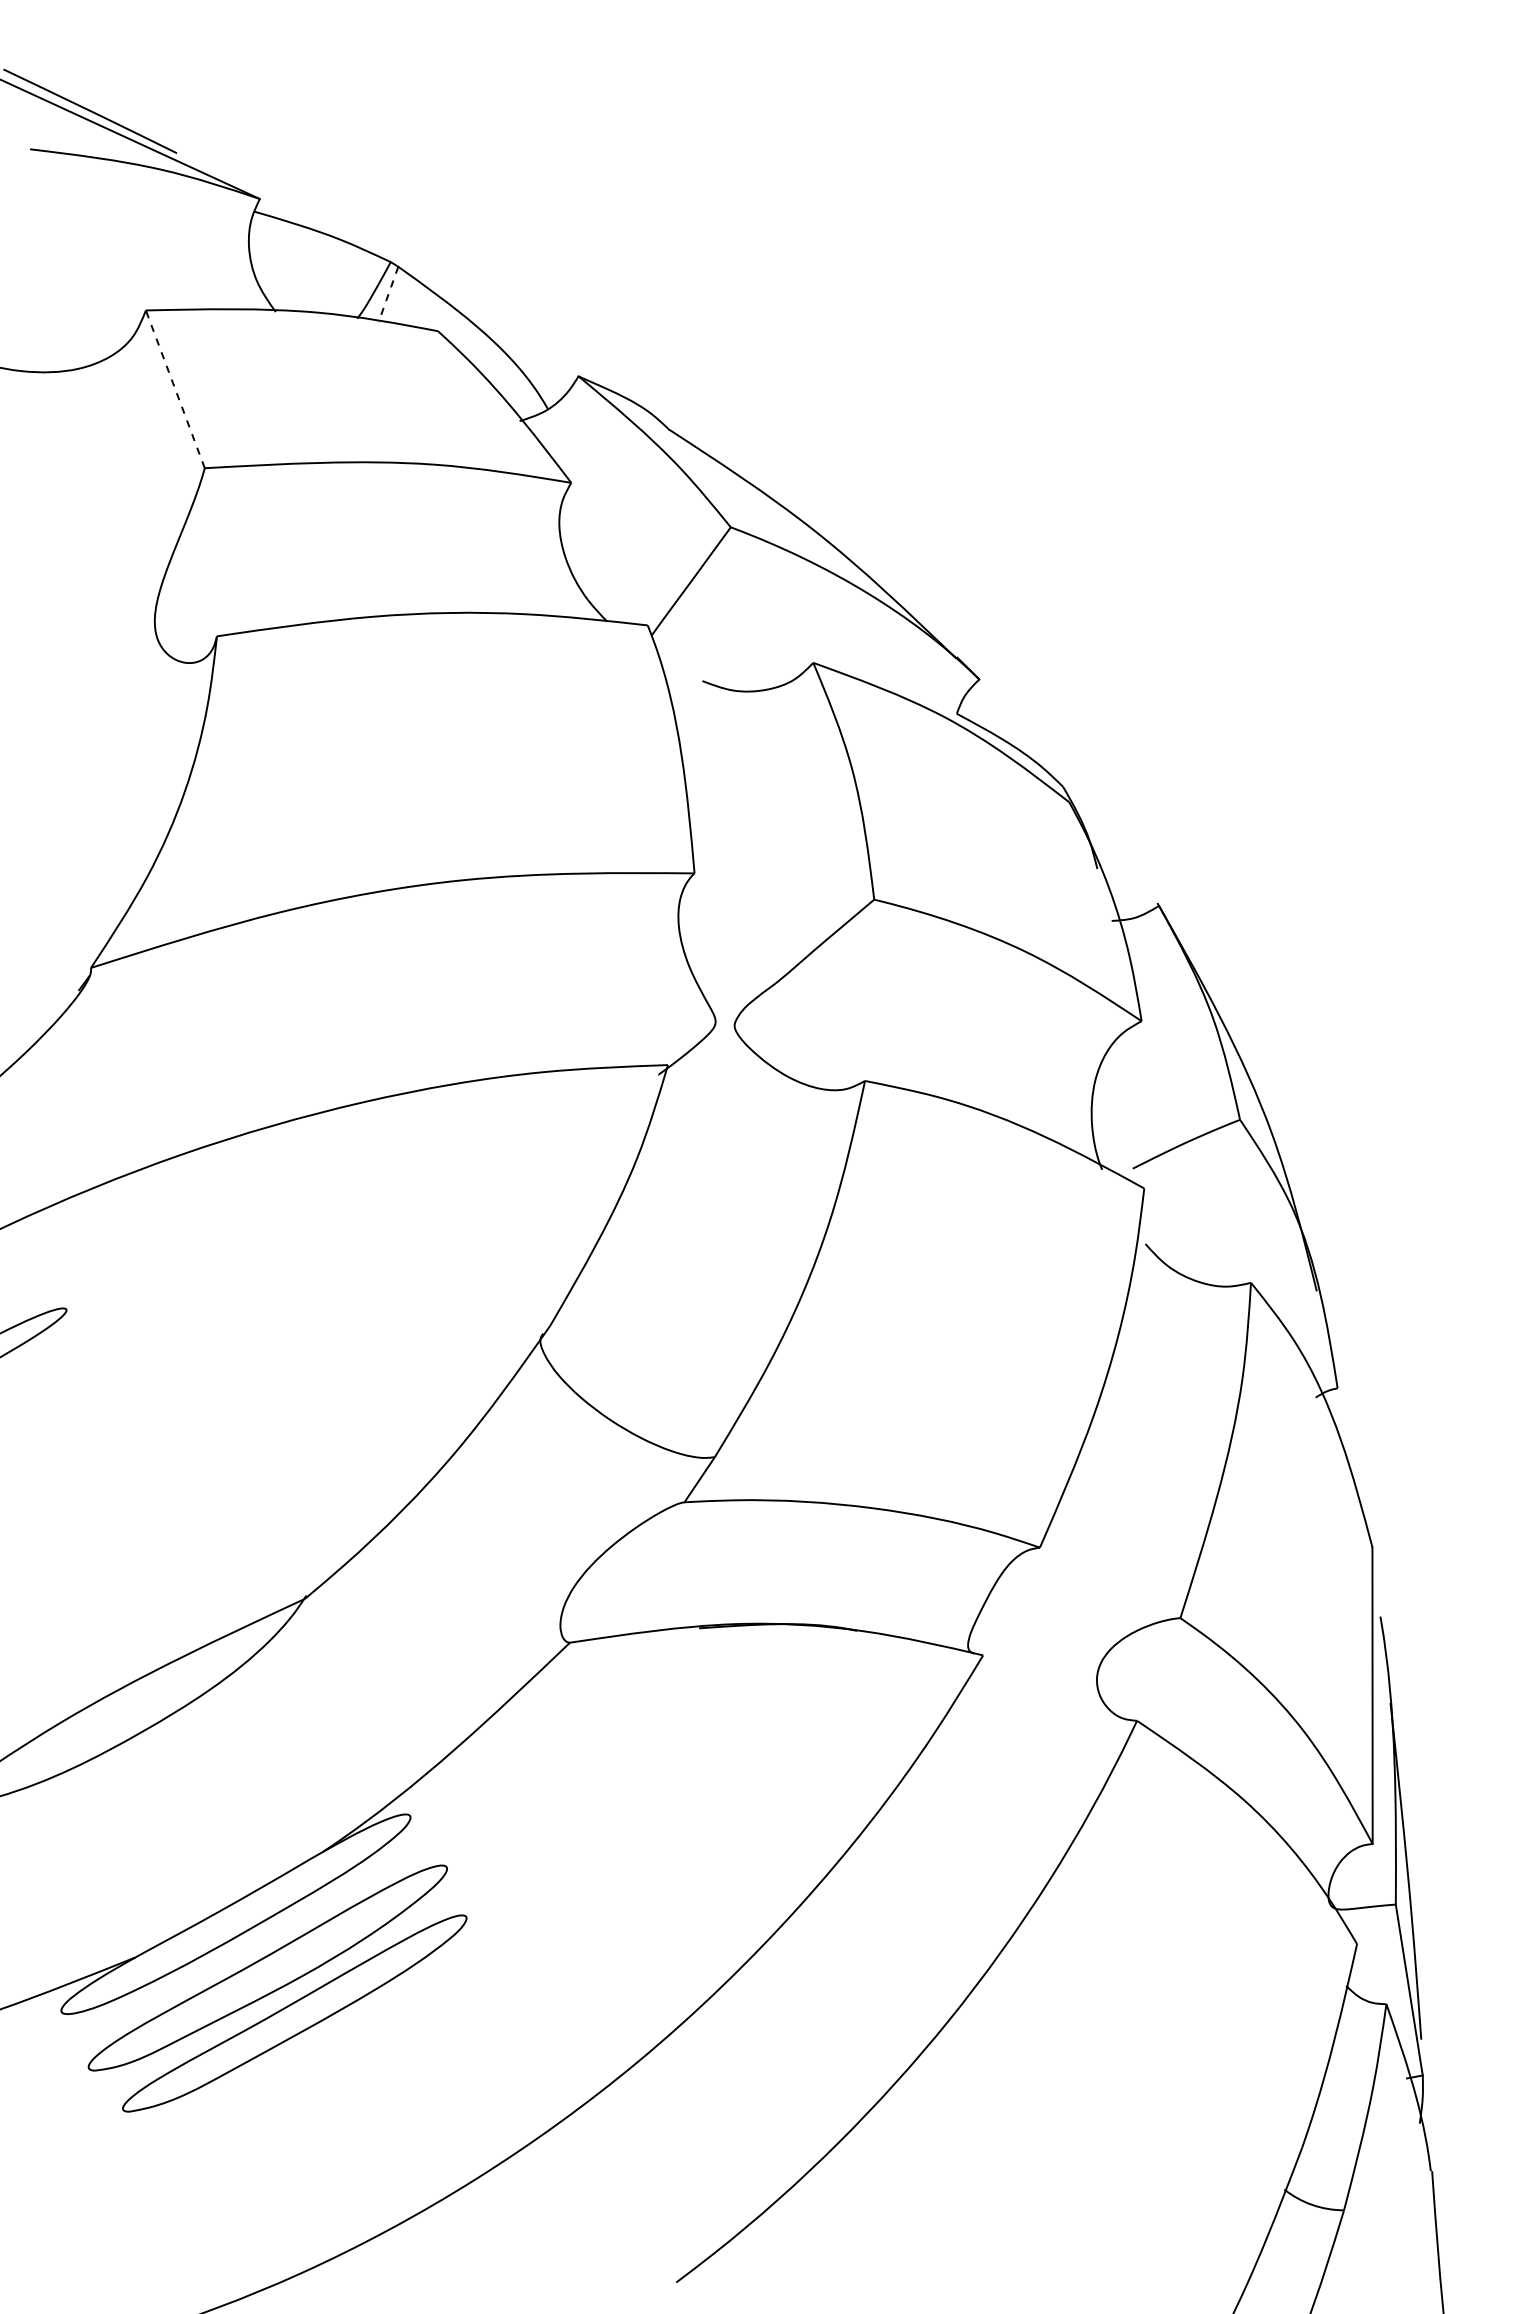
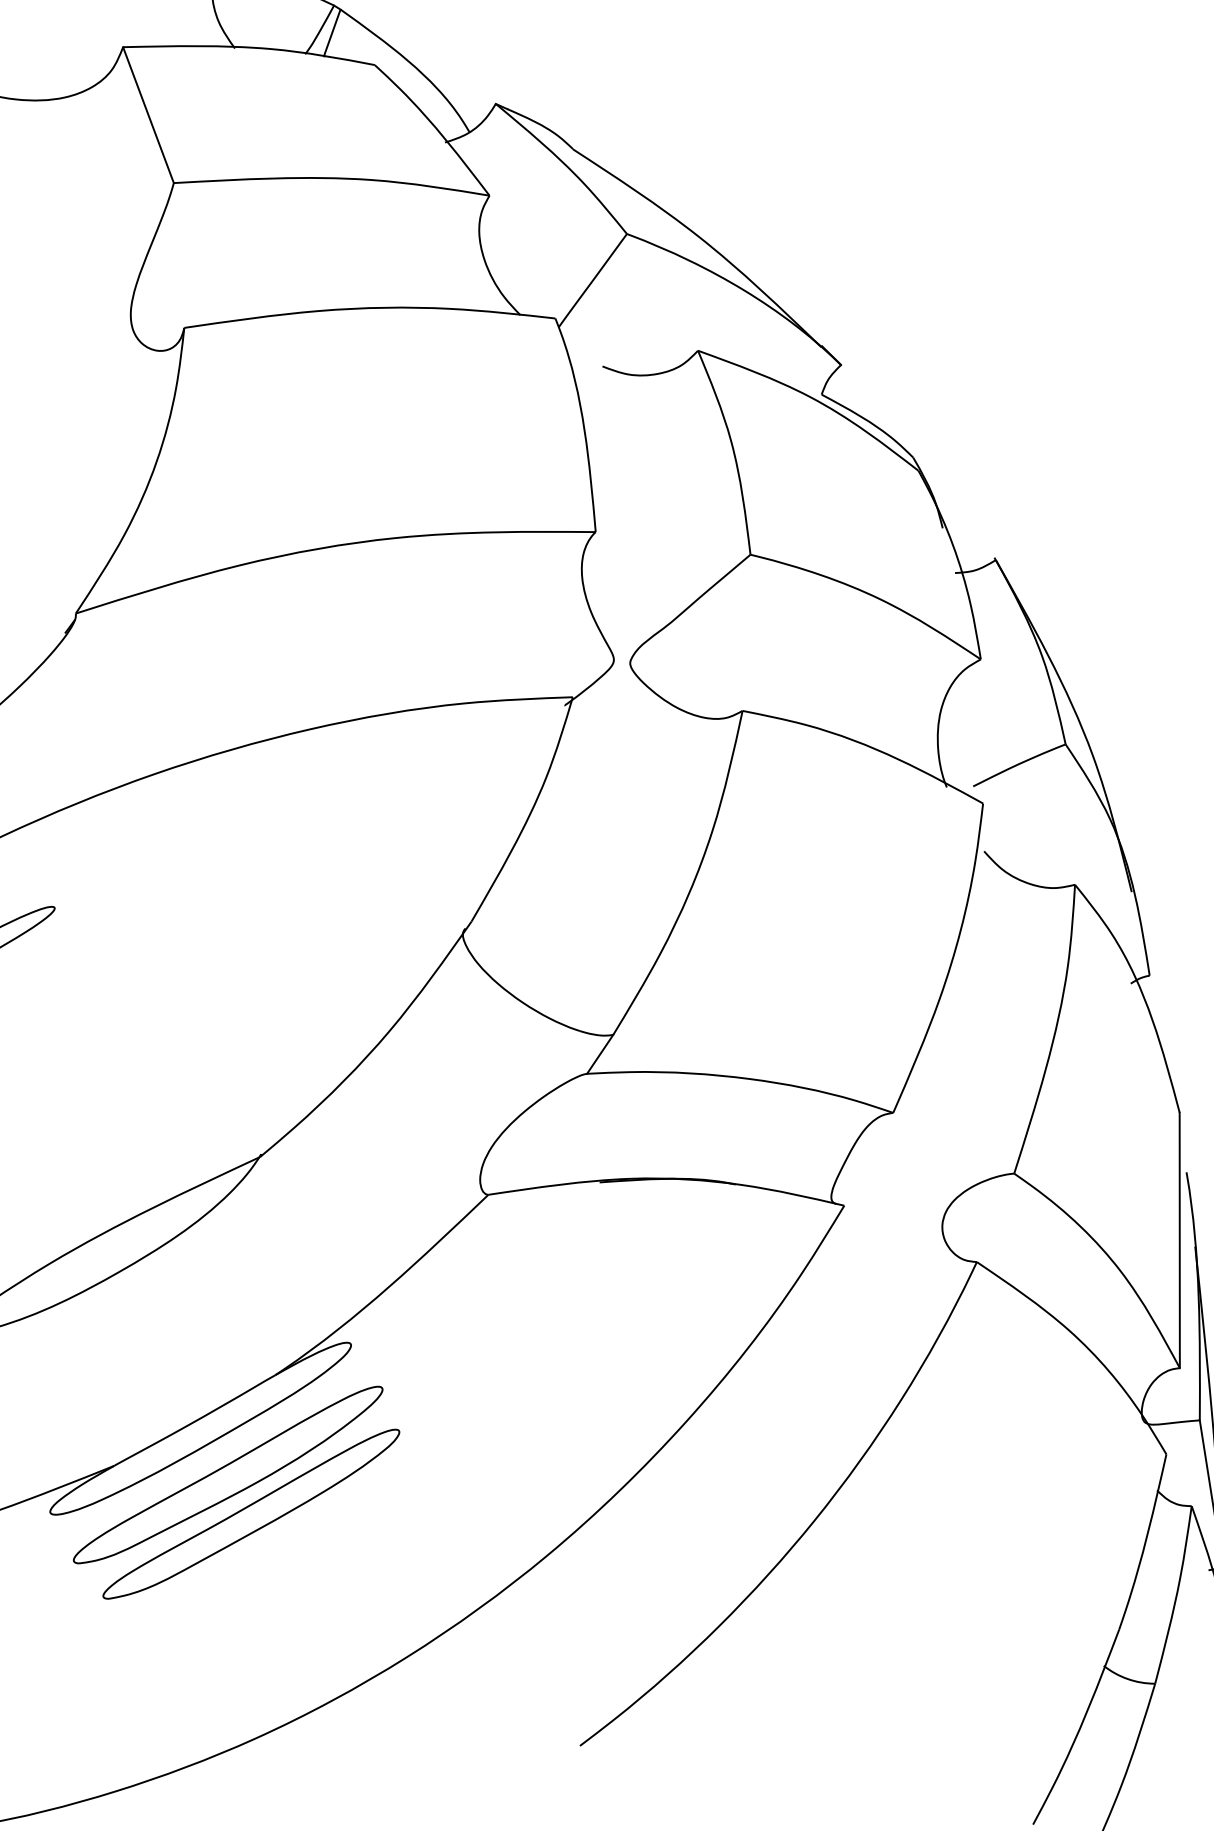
line: (388, 295) -> (332, 34), dashed -> solid
line: (175, 388) -> (148, 114), dashed -> solid

